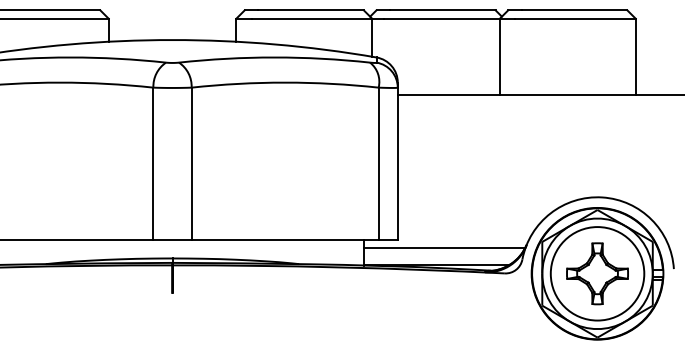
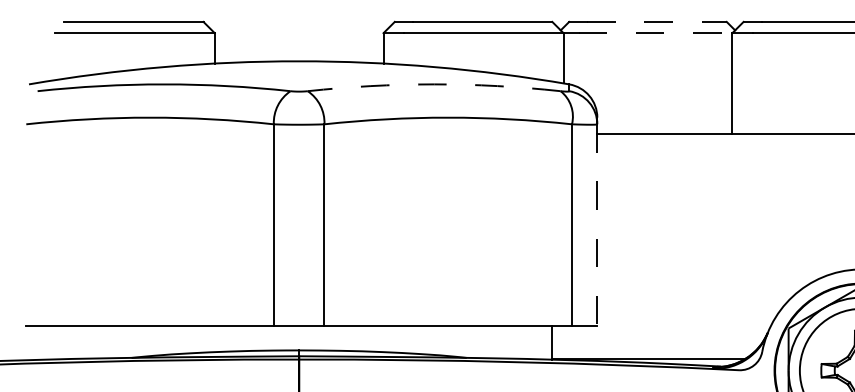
line: (442, 10) -> (656, 22), solid -> dashed
line: (442, 18) -> (656, 32), solid -> dashed
arc: (274, 57) -> (434, 84), solid -> dashed
line: (397, 164) -> (596, 226), solid -> dashed
line: (443, 248) -> (657, 337), removed

